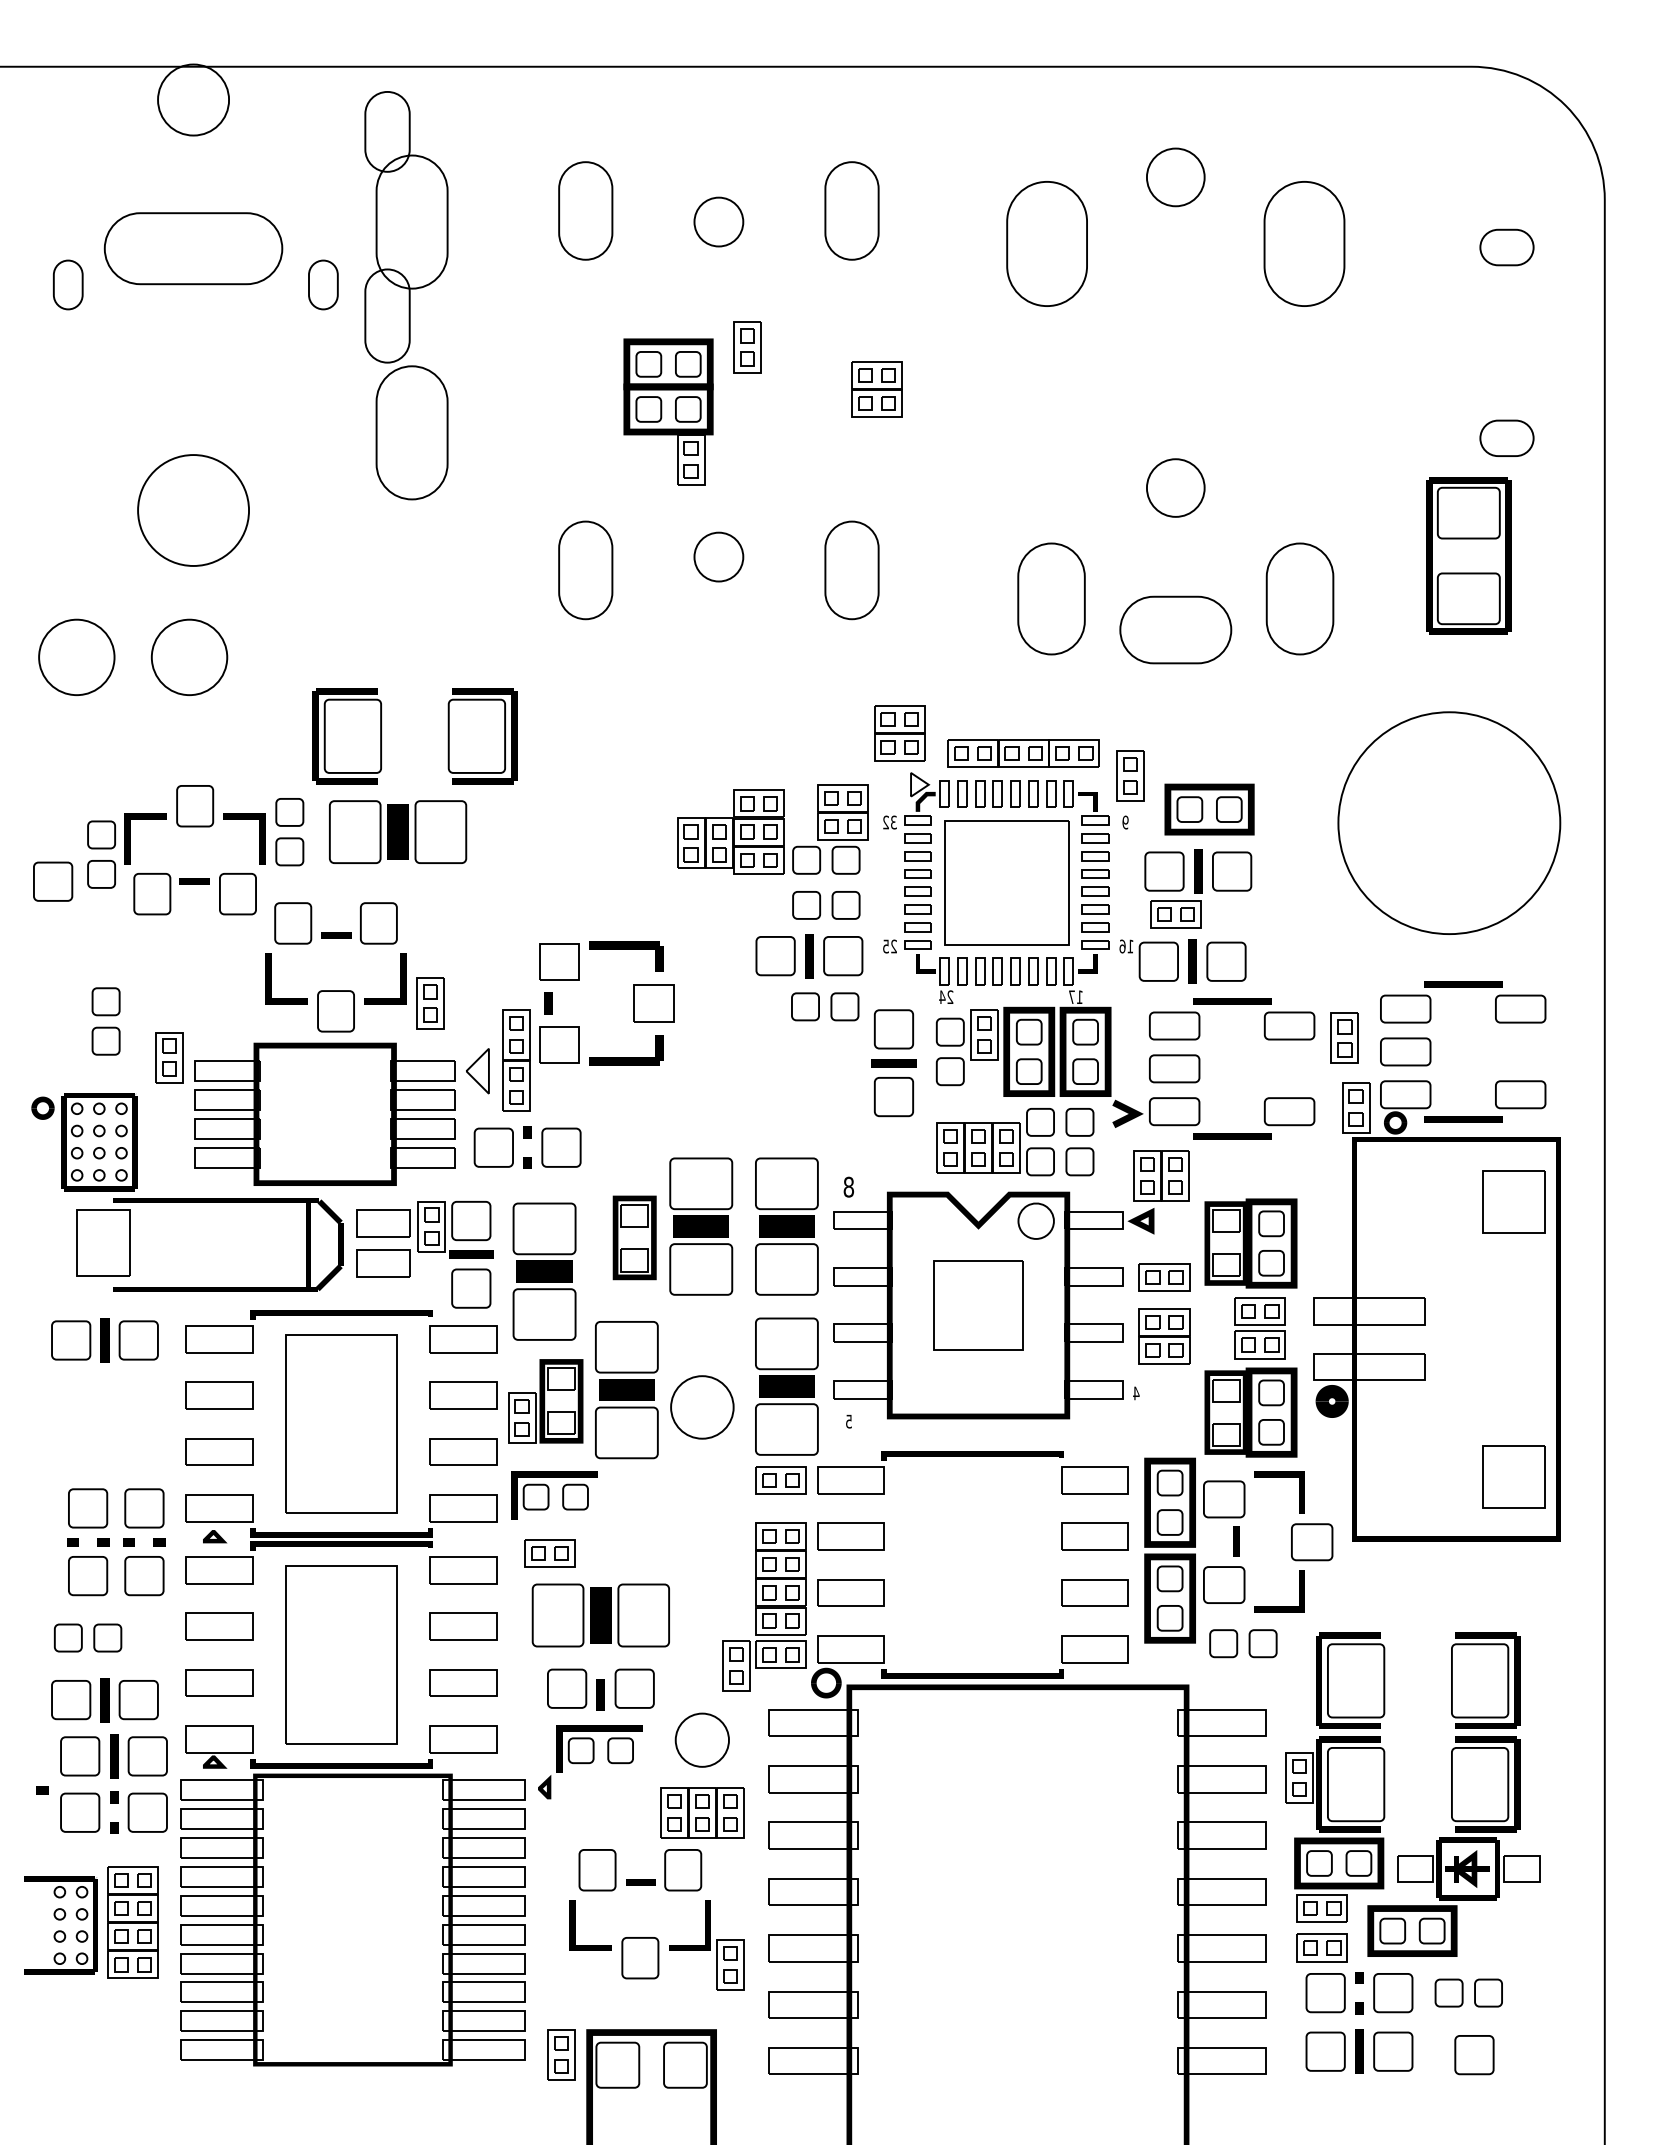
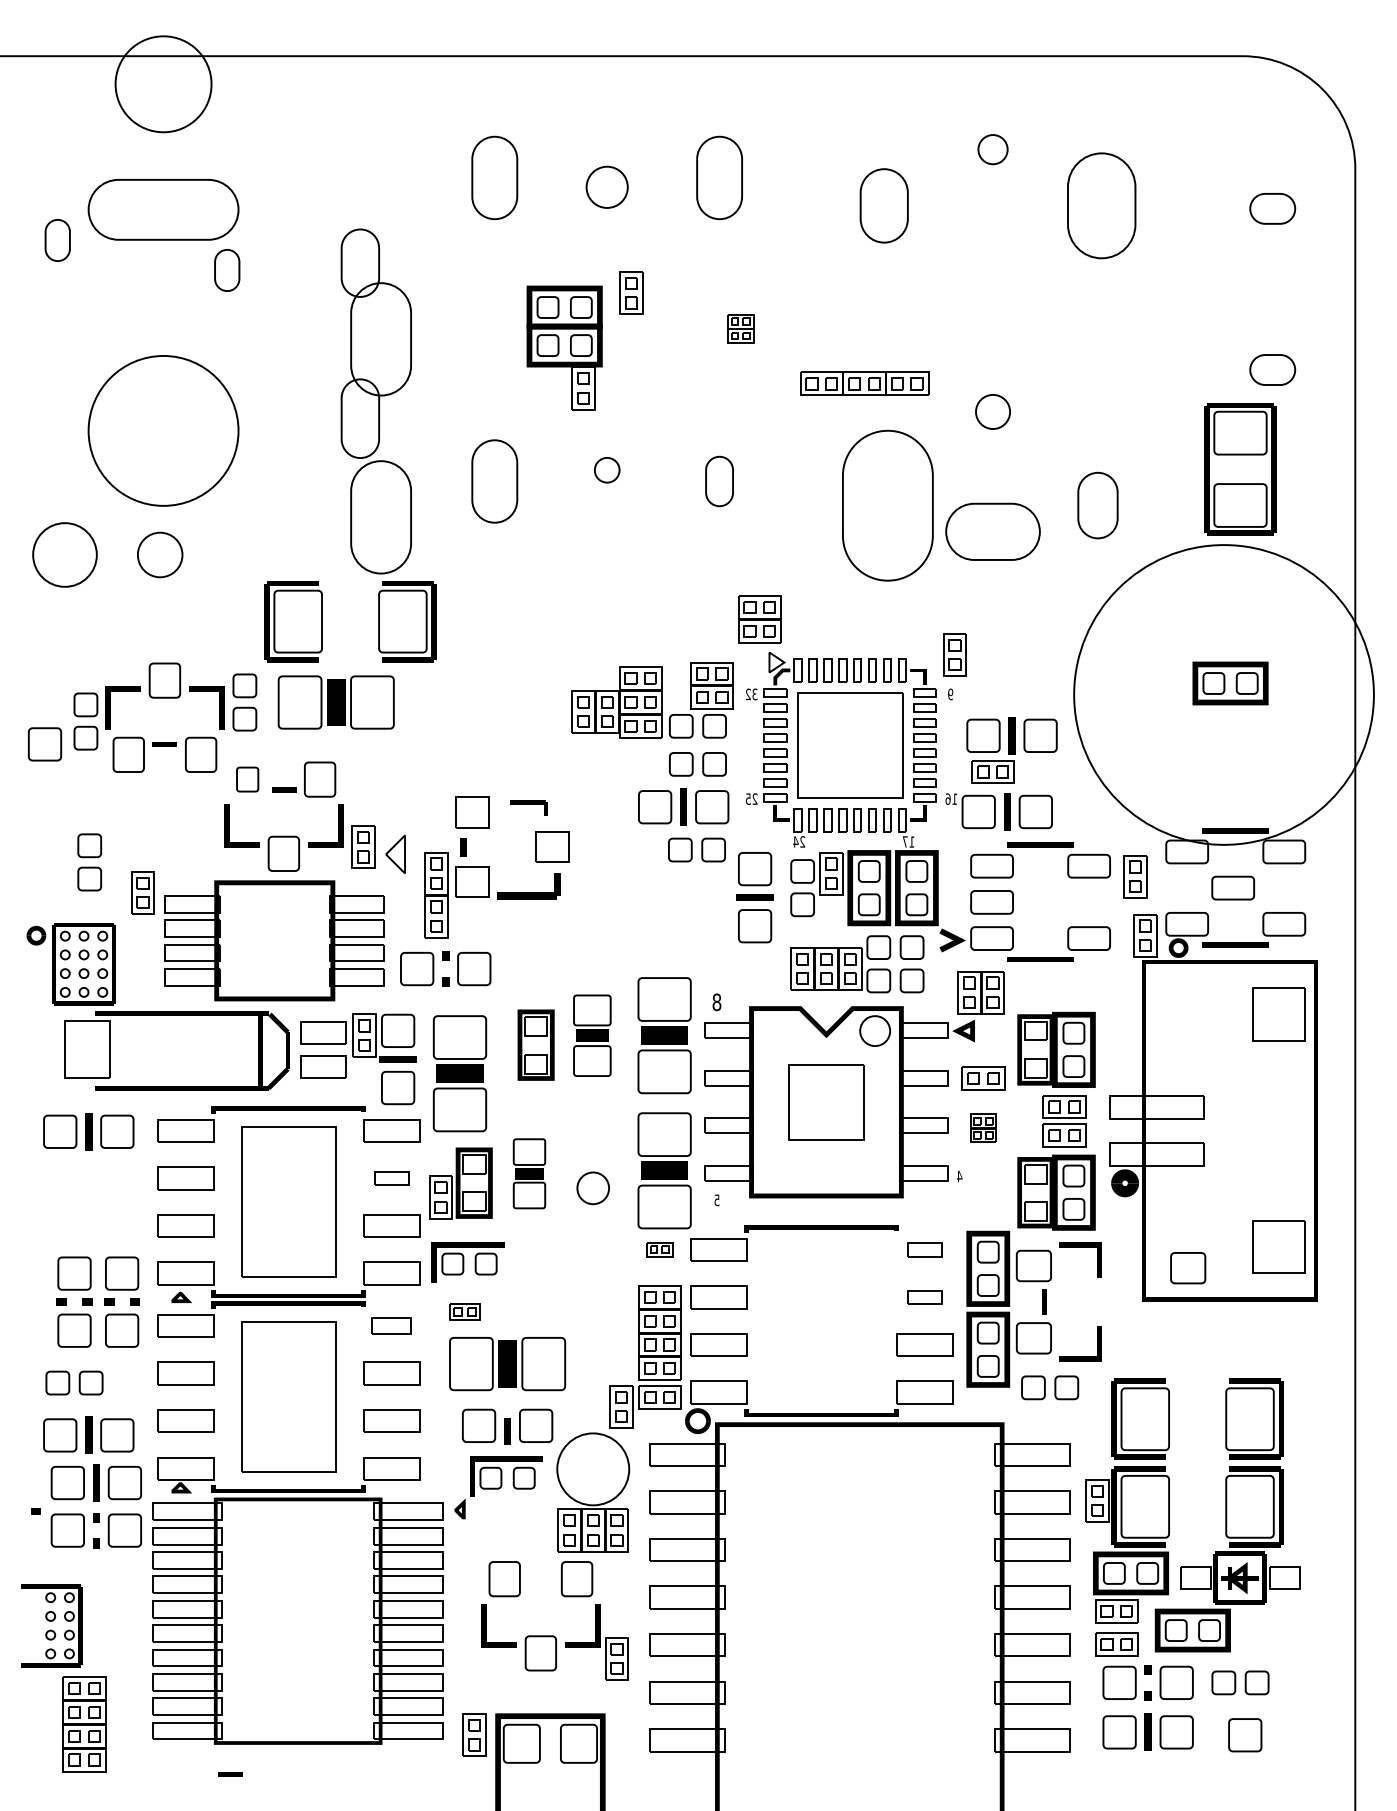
circle: (193, 100) -> (163, 84), size x1.6
circle: (1175, 177) -> (992, 149), size x0.6
part: (1046, 243) -> (883, 205), size x0.7
part: (323, 285) -> (227, 270), moved
part: (405, 295) -> (375, 401), moved
part: (876, 389) -> (740, 328), size x0.6
circle: (1175, 487) -> (992, 411), size x0.7
circle: (193, 510) -> (163, 430), size x1.6
circle: (718, 556) -> (606, 469), size x0.6
part: (851, 570) -> (719, 481), size x0.6
part: (1051, 598) -> (888, 505), size x1.6
part: (1299, 598) -> (1097, 505), size x0.7
circle: (189, 656) -> (160, 554), size x0.7
part: (1023, 752) -> (864, 383), moved
part: (1209, 809) -> (1230, 683), moved
circle: (1448, 822) -> (1223, 694), size x1.6
part: (292, 923) -> (247, 779), size x0.7
part: (625, 956) -> (528, 807), size x0.6
part: (1404, 1051) -> (1232, 887), moved
part: (477, 1070) -> (395, 853), moved
part: (701, 1226) -> (592, 1035), size x0.7
part: (1164, 1336) -> (983, 1128), size x0.6
part: (626, 1389) -> (529, 1173), size x0.6
part: (463, 1395) -> (391, 1178), size x0.6
circle: (701, 1406) -> (592, 1187), size x0.6
part: (780, 1479) -> (659, 1249), size x0.6
part: (1094, 1479) -> (924, 1249), size x0.6
part: (1094, 1536) -> (924, 1297), size x0.6
part: (1312, 1542) -> (1188, 1268), moved
part: (549, 1553) -> (464, 1311), size x0.7
part: (463, 1569) -> (391, 1325), size x0.7
circle: (701, 1739) -> (592, 1468), size x1.6
line: (641, 1882) -> (230, 1774), moved
part: (133, 1922) -> (84, 1724), moved

